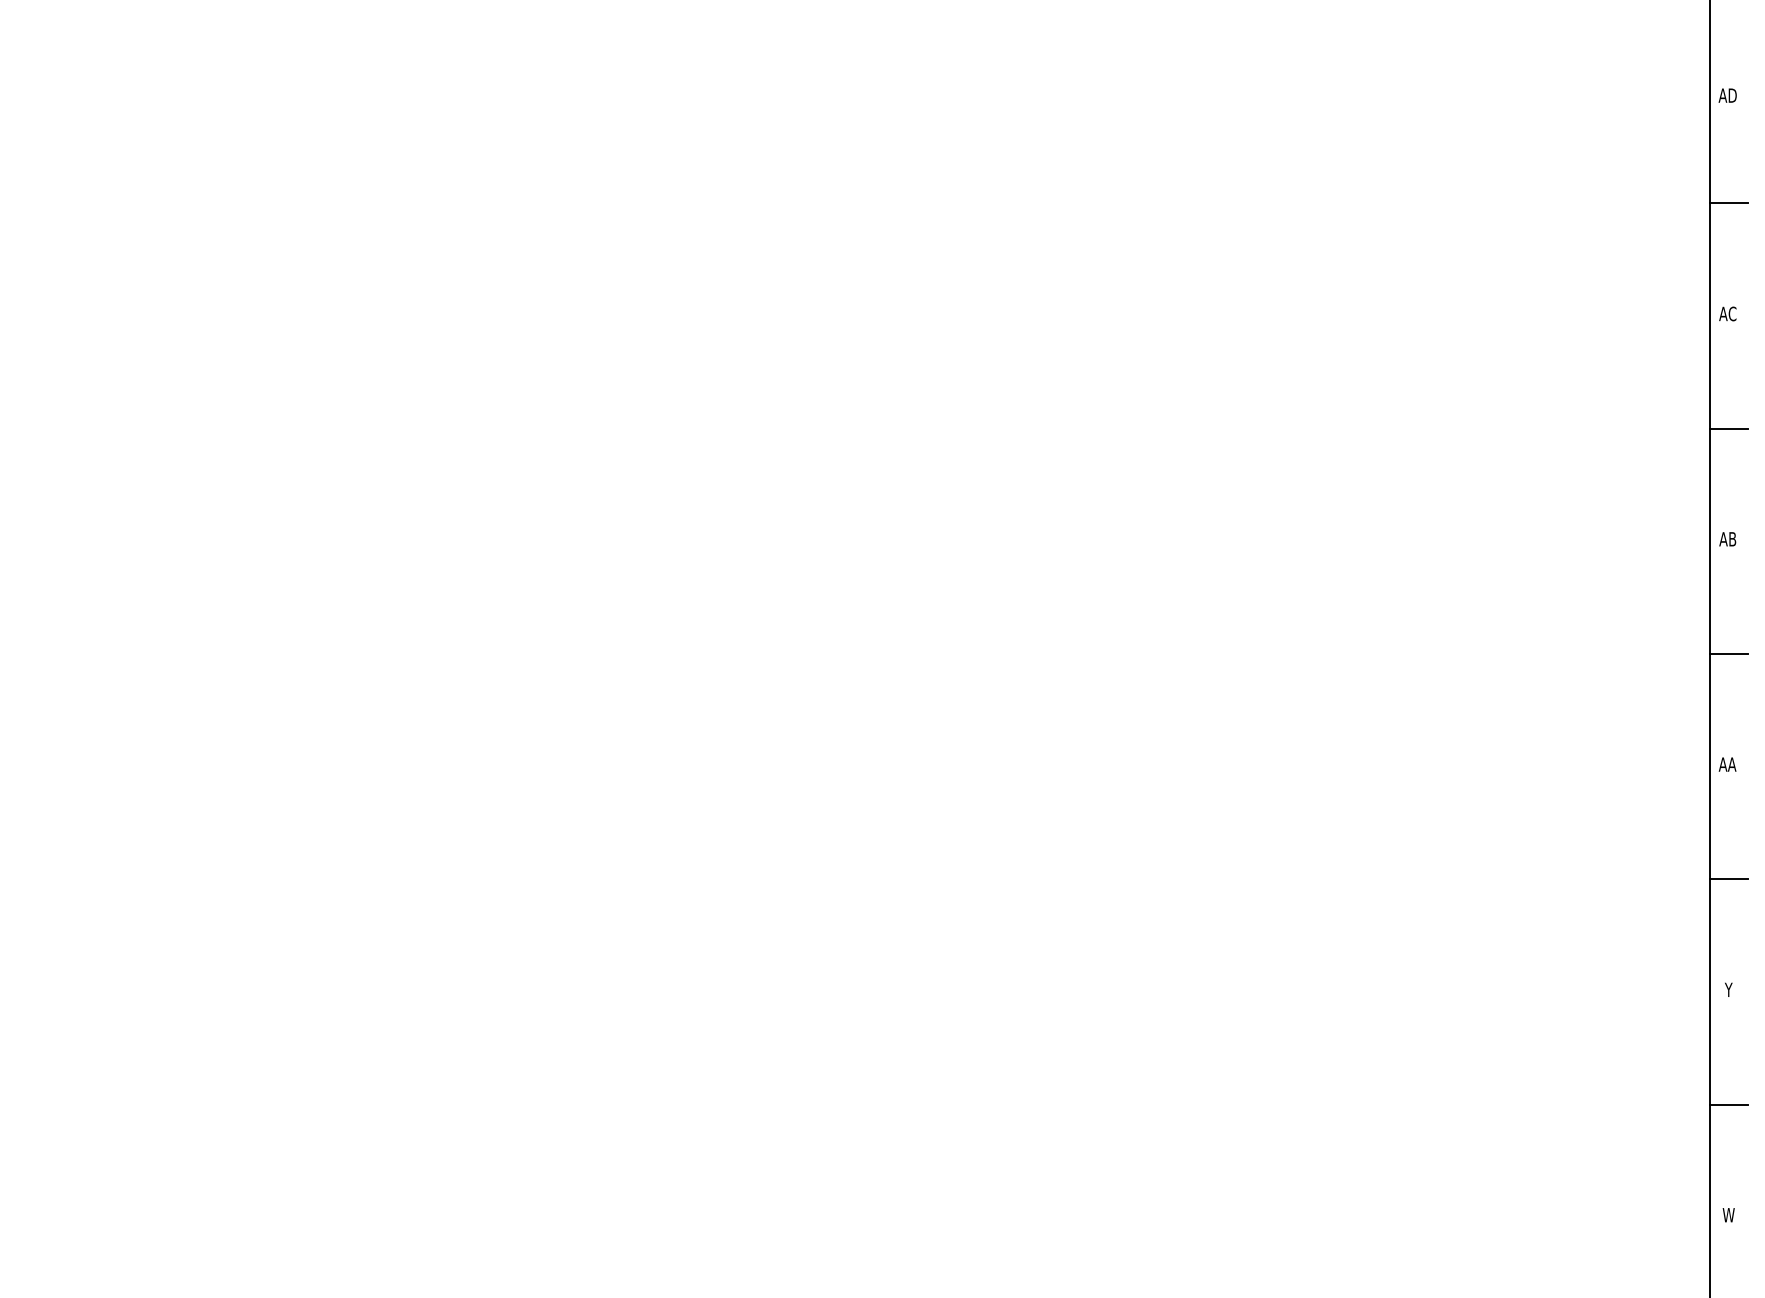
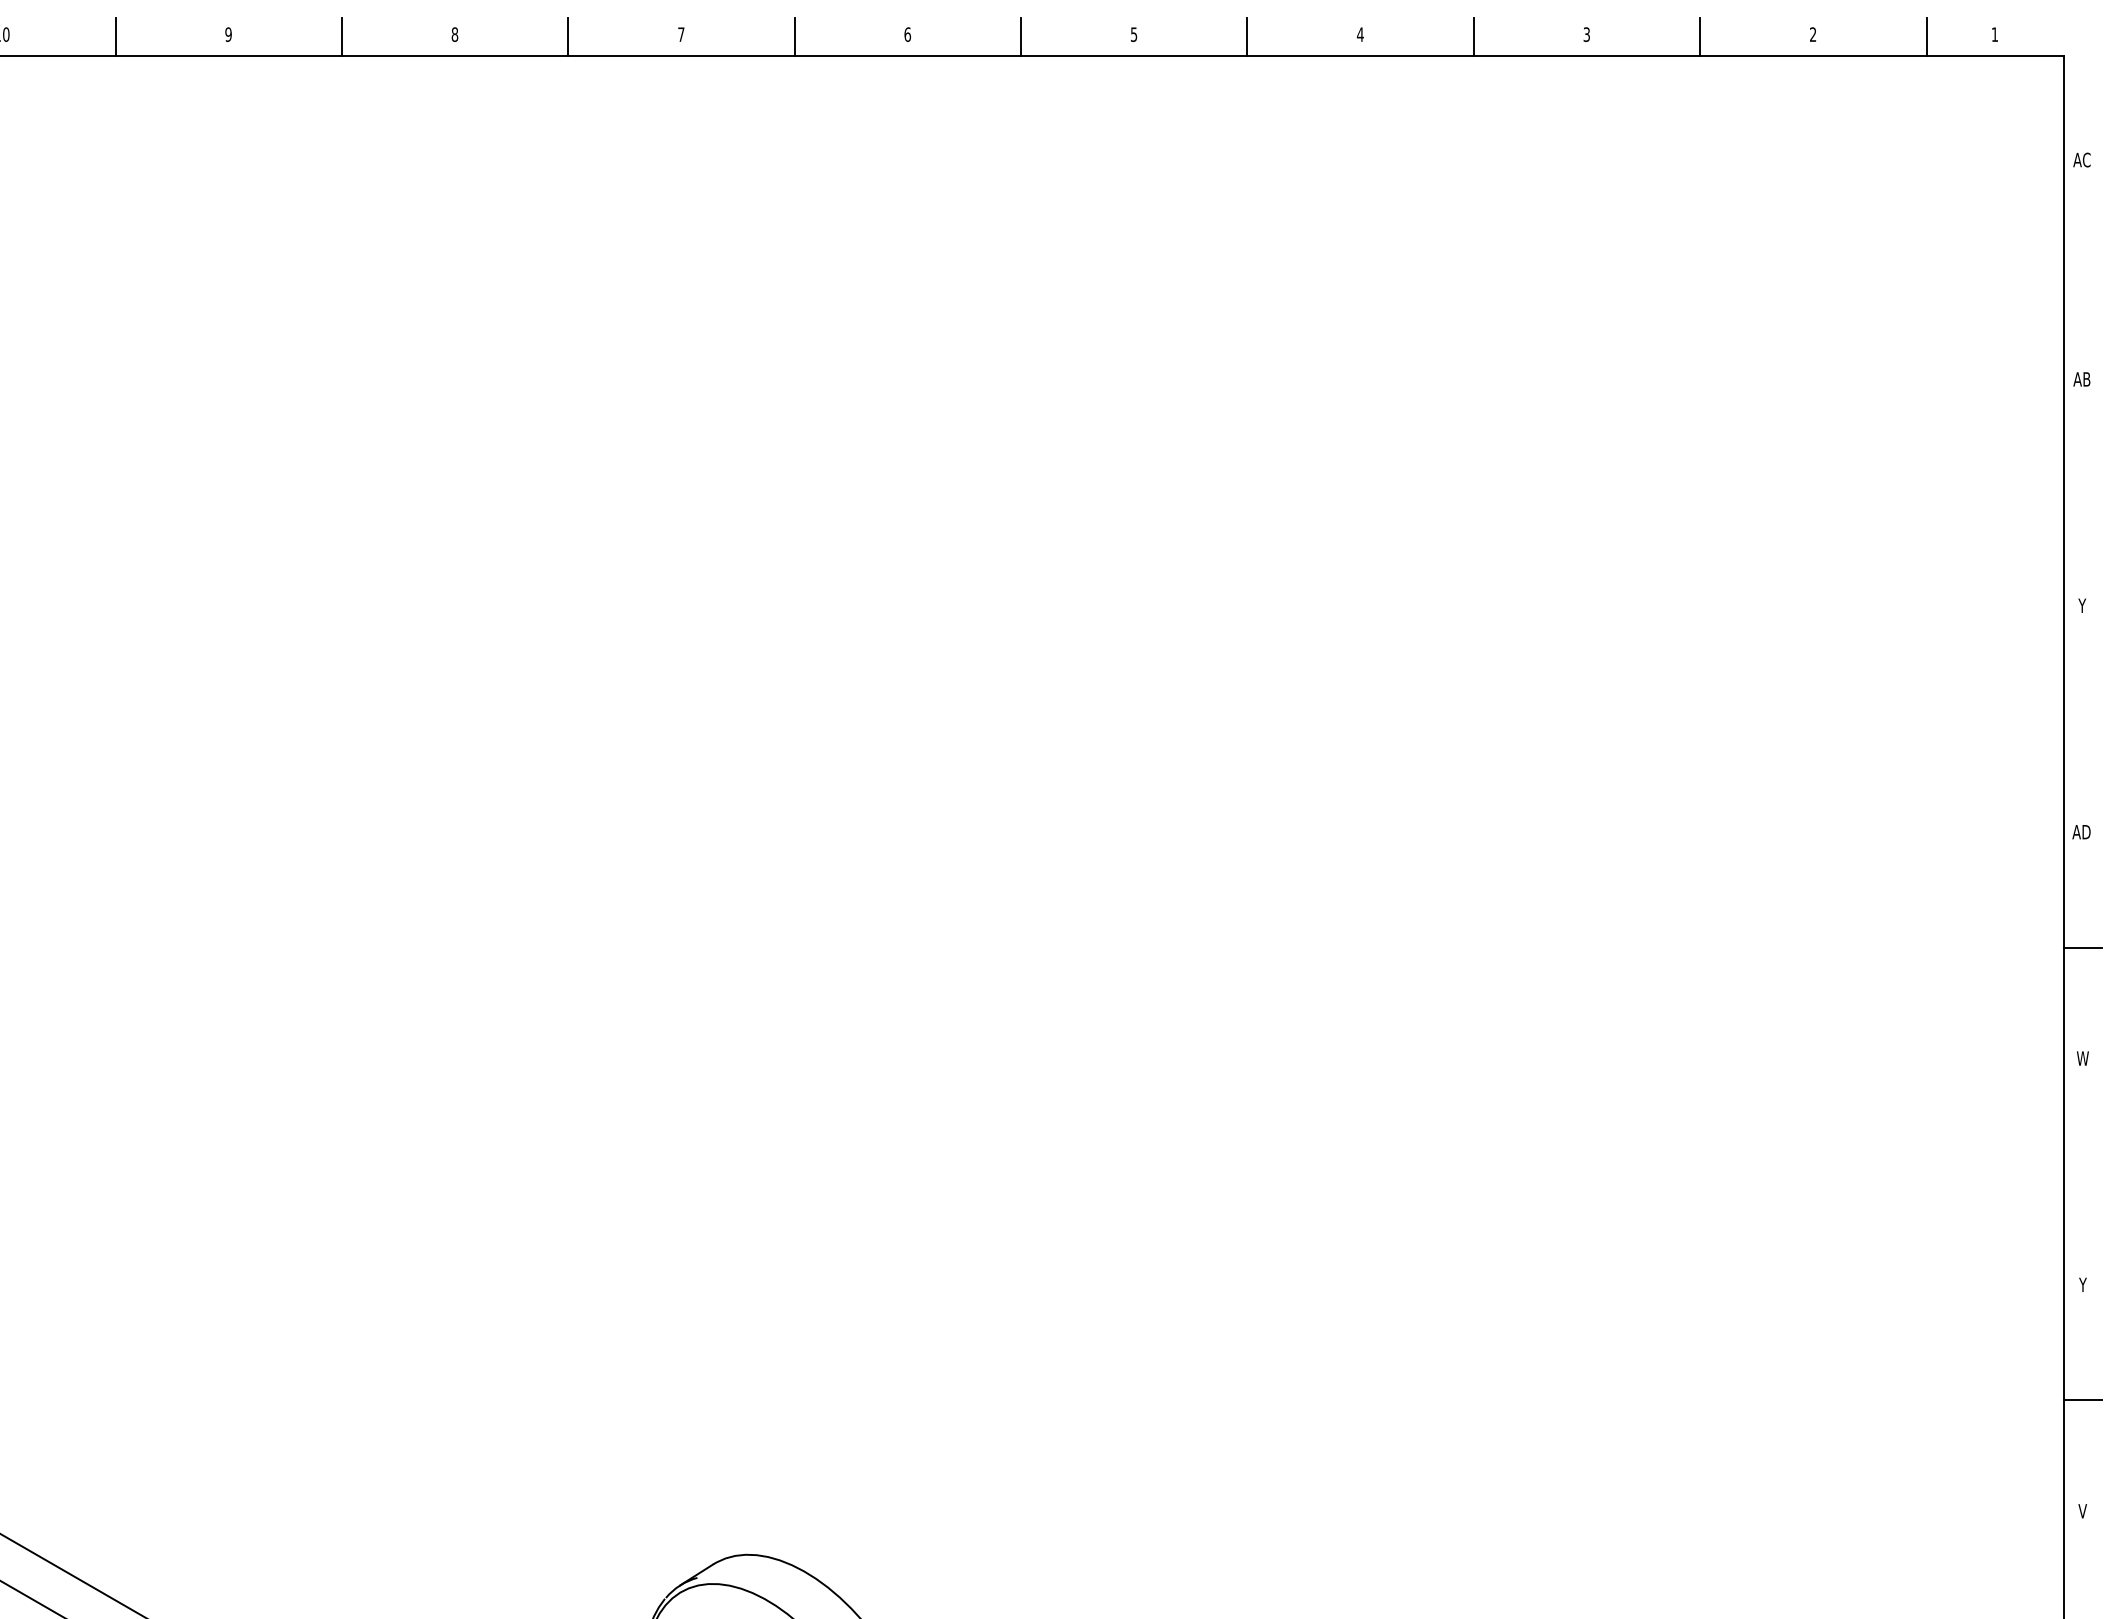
text: (1727, 95) -> (2081, 159), AD -> AC
line: (1728, 203) -> (2082, 268), removed
text: (1732, 314) -> (2086, 379), AC -> AB
line: (1728, 428) -> (2082, 494), removed
text: (1727, 538) -> (2081, 605), AB -> Y
line: (1728, 654) -> (2082, 721), removed
text: (1727, 764) -> (2081, 832), AA -> AD
text: (1728, 989) -> (2082, 1058), Y -> W
line: (1728, 1104) -> (2082, 1173), removed
text: (1728, 1214) -> (2082, 1284), W -> Y

